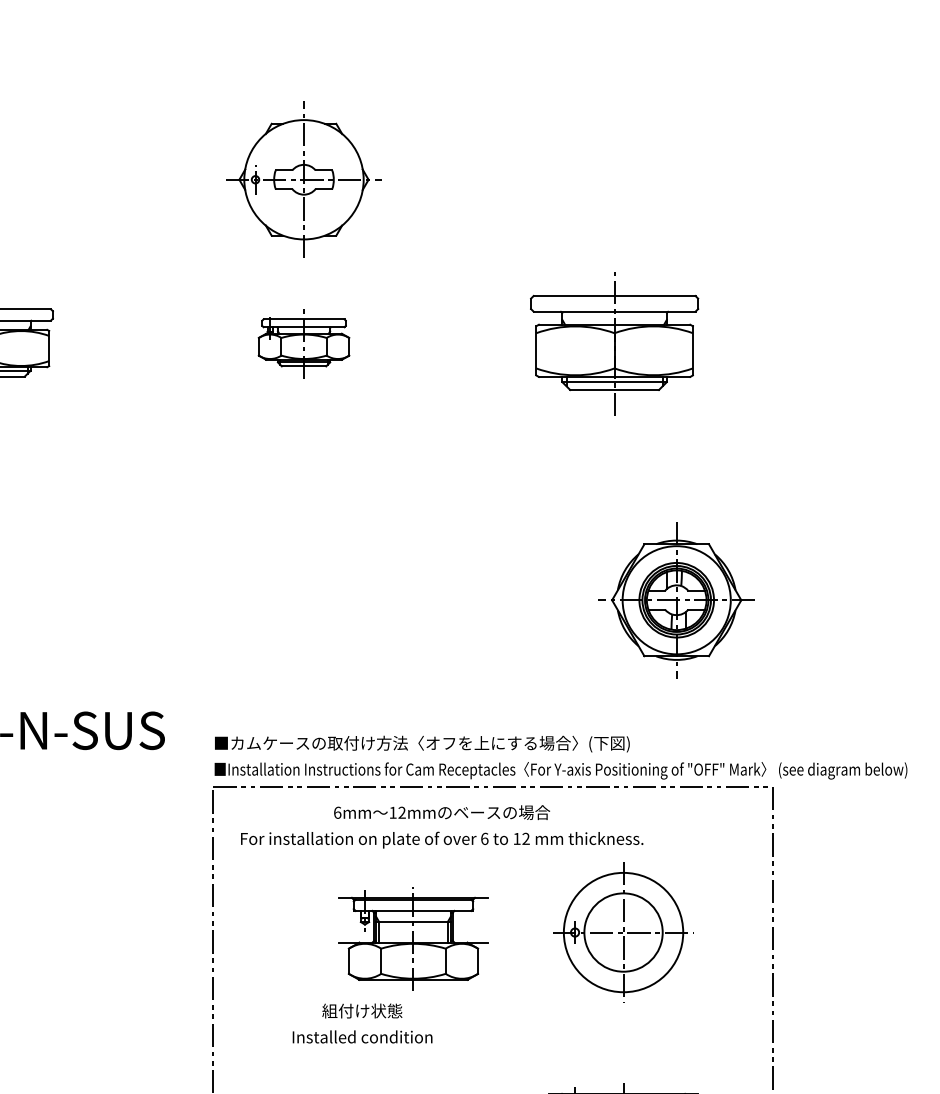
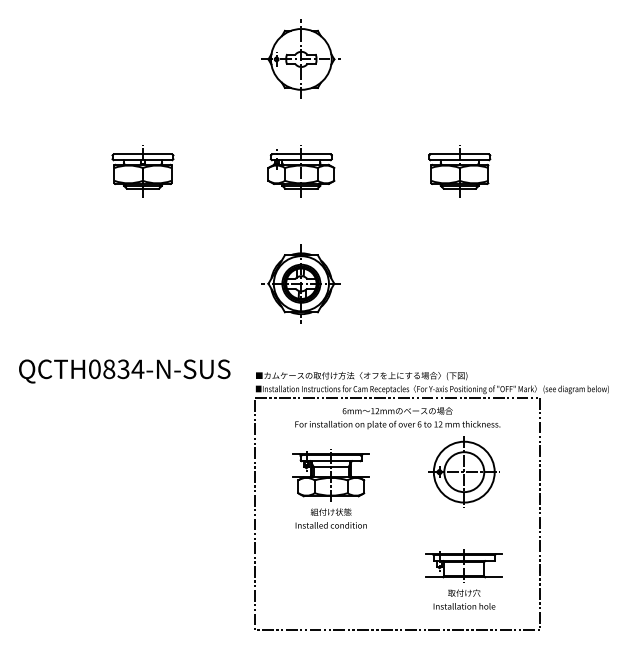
part: (302, 177) -> (300, 58), moved
part: (304, 342) -> (301, 171), size x1.43
part: (614, 342) -> (459, 171), size x0.71
part: (674, 599) -> (300, 283), moved
text: (441, 827) -> (397, 418), moved
part: (412, 939) -> (330, 475), moved

